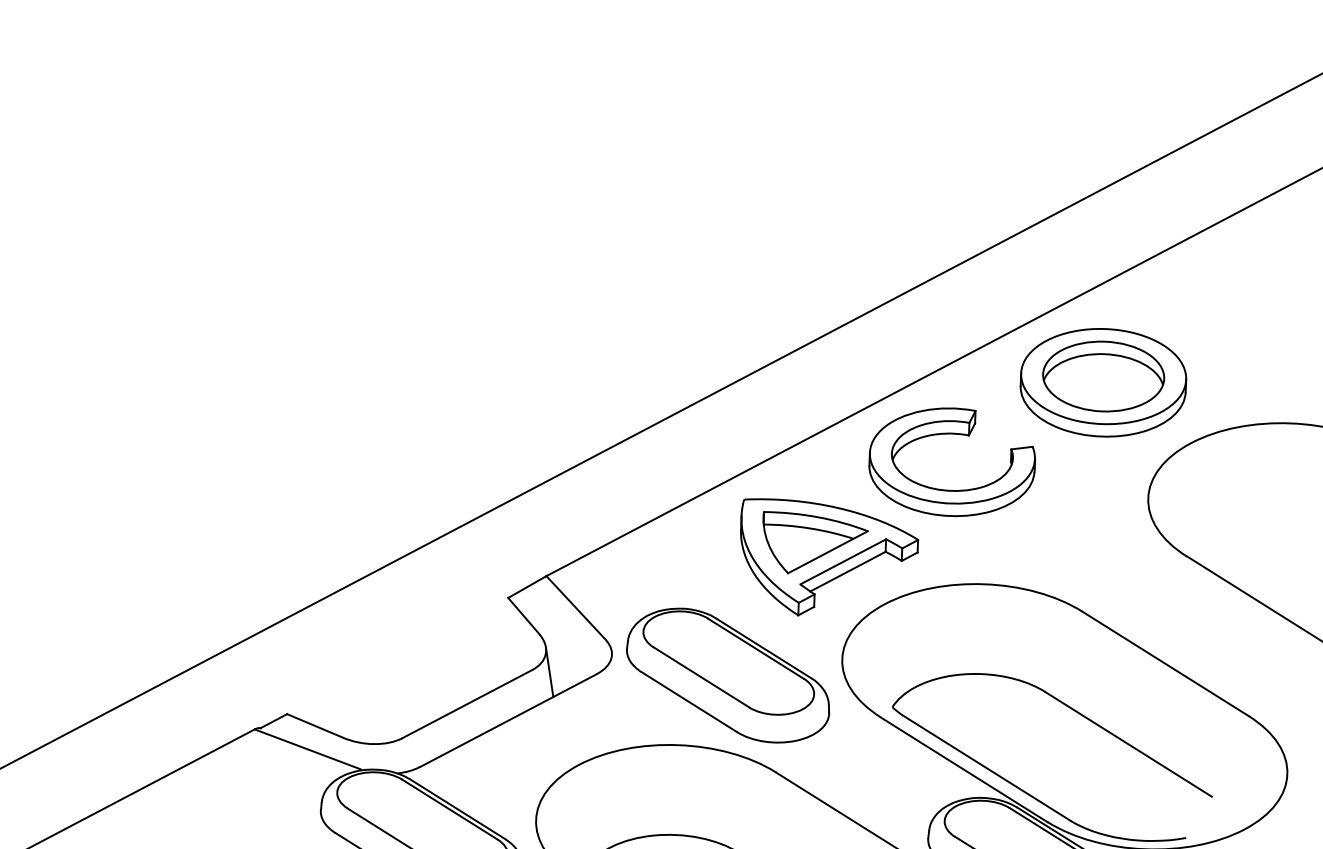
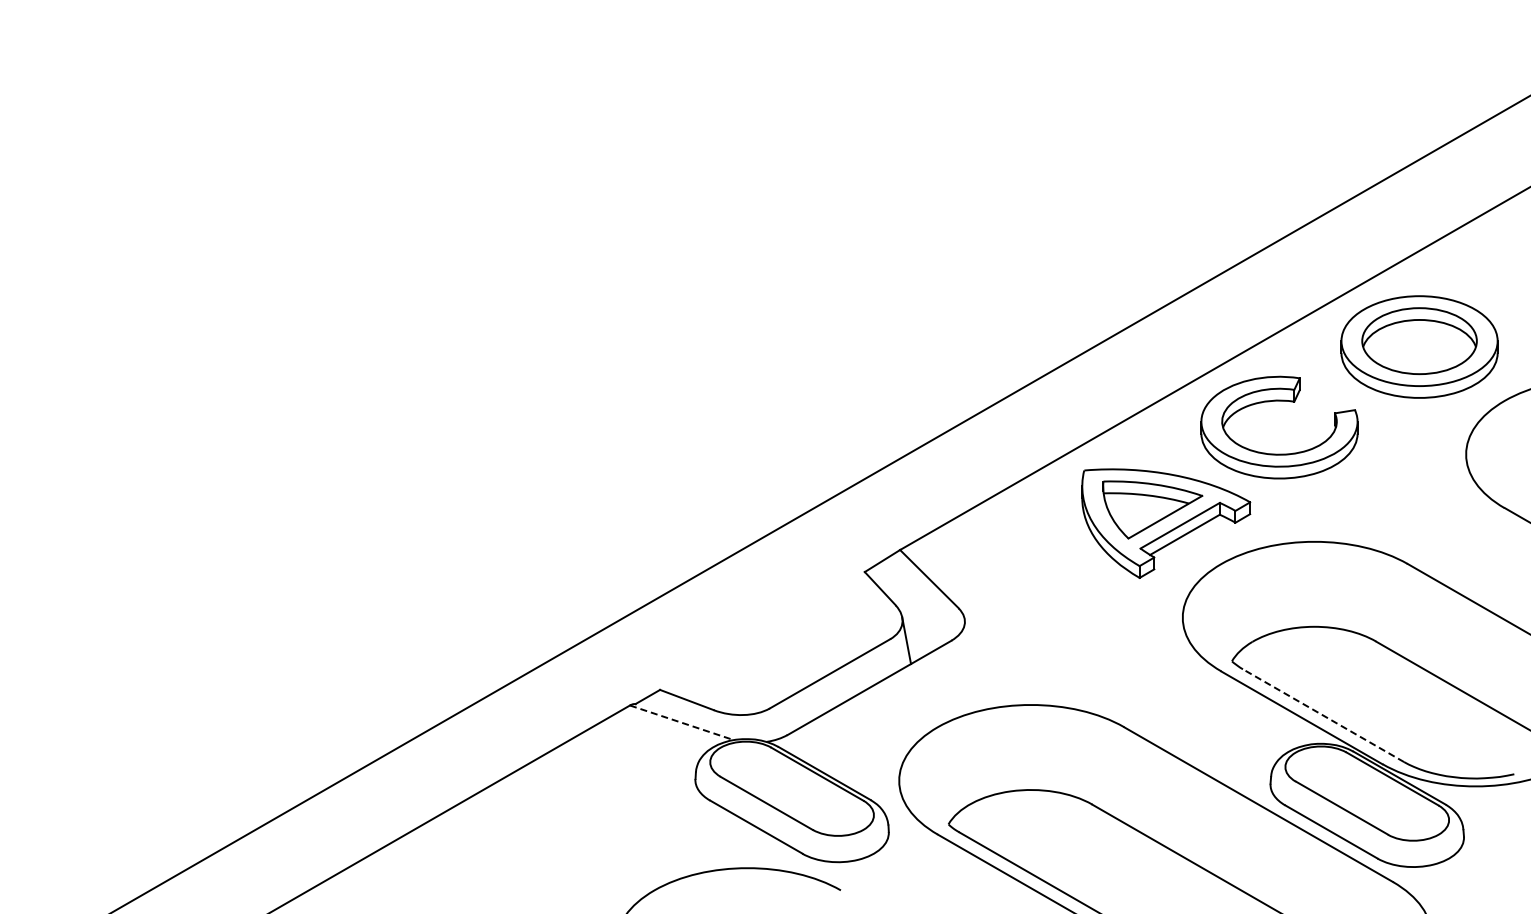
part: (728, 674) -> (1075, 636), removed
line: (307, 749) -> (680, 722), solid -> dashed
line: (986, 768) -> (1323, 715), solid -> dashed

